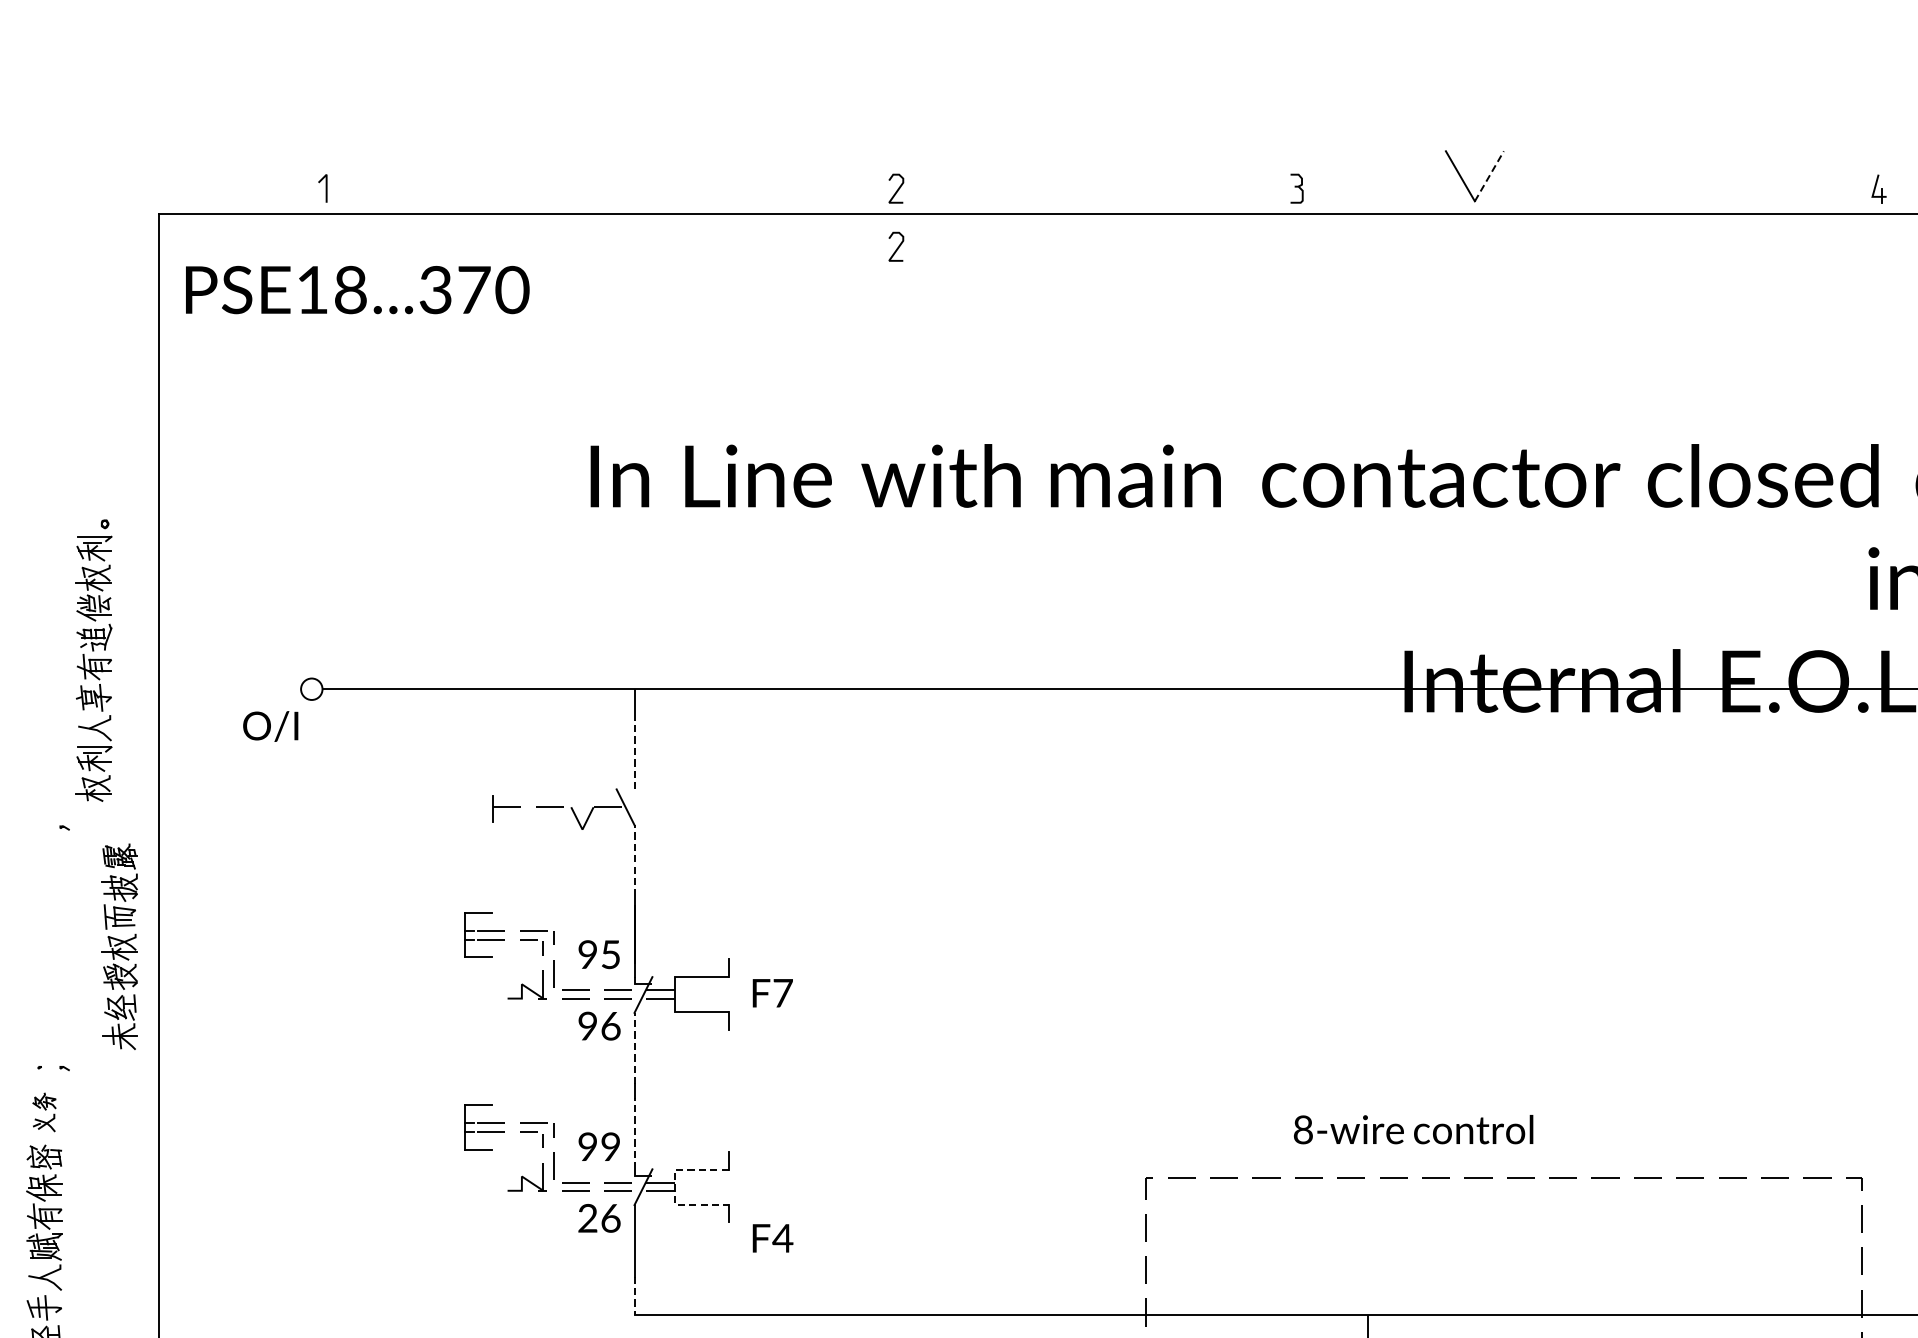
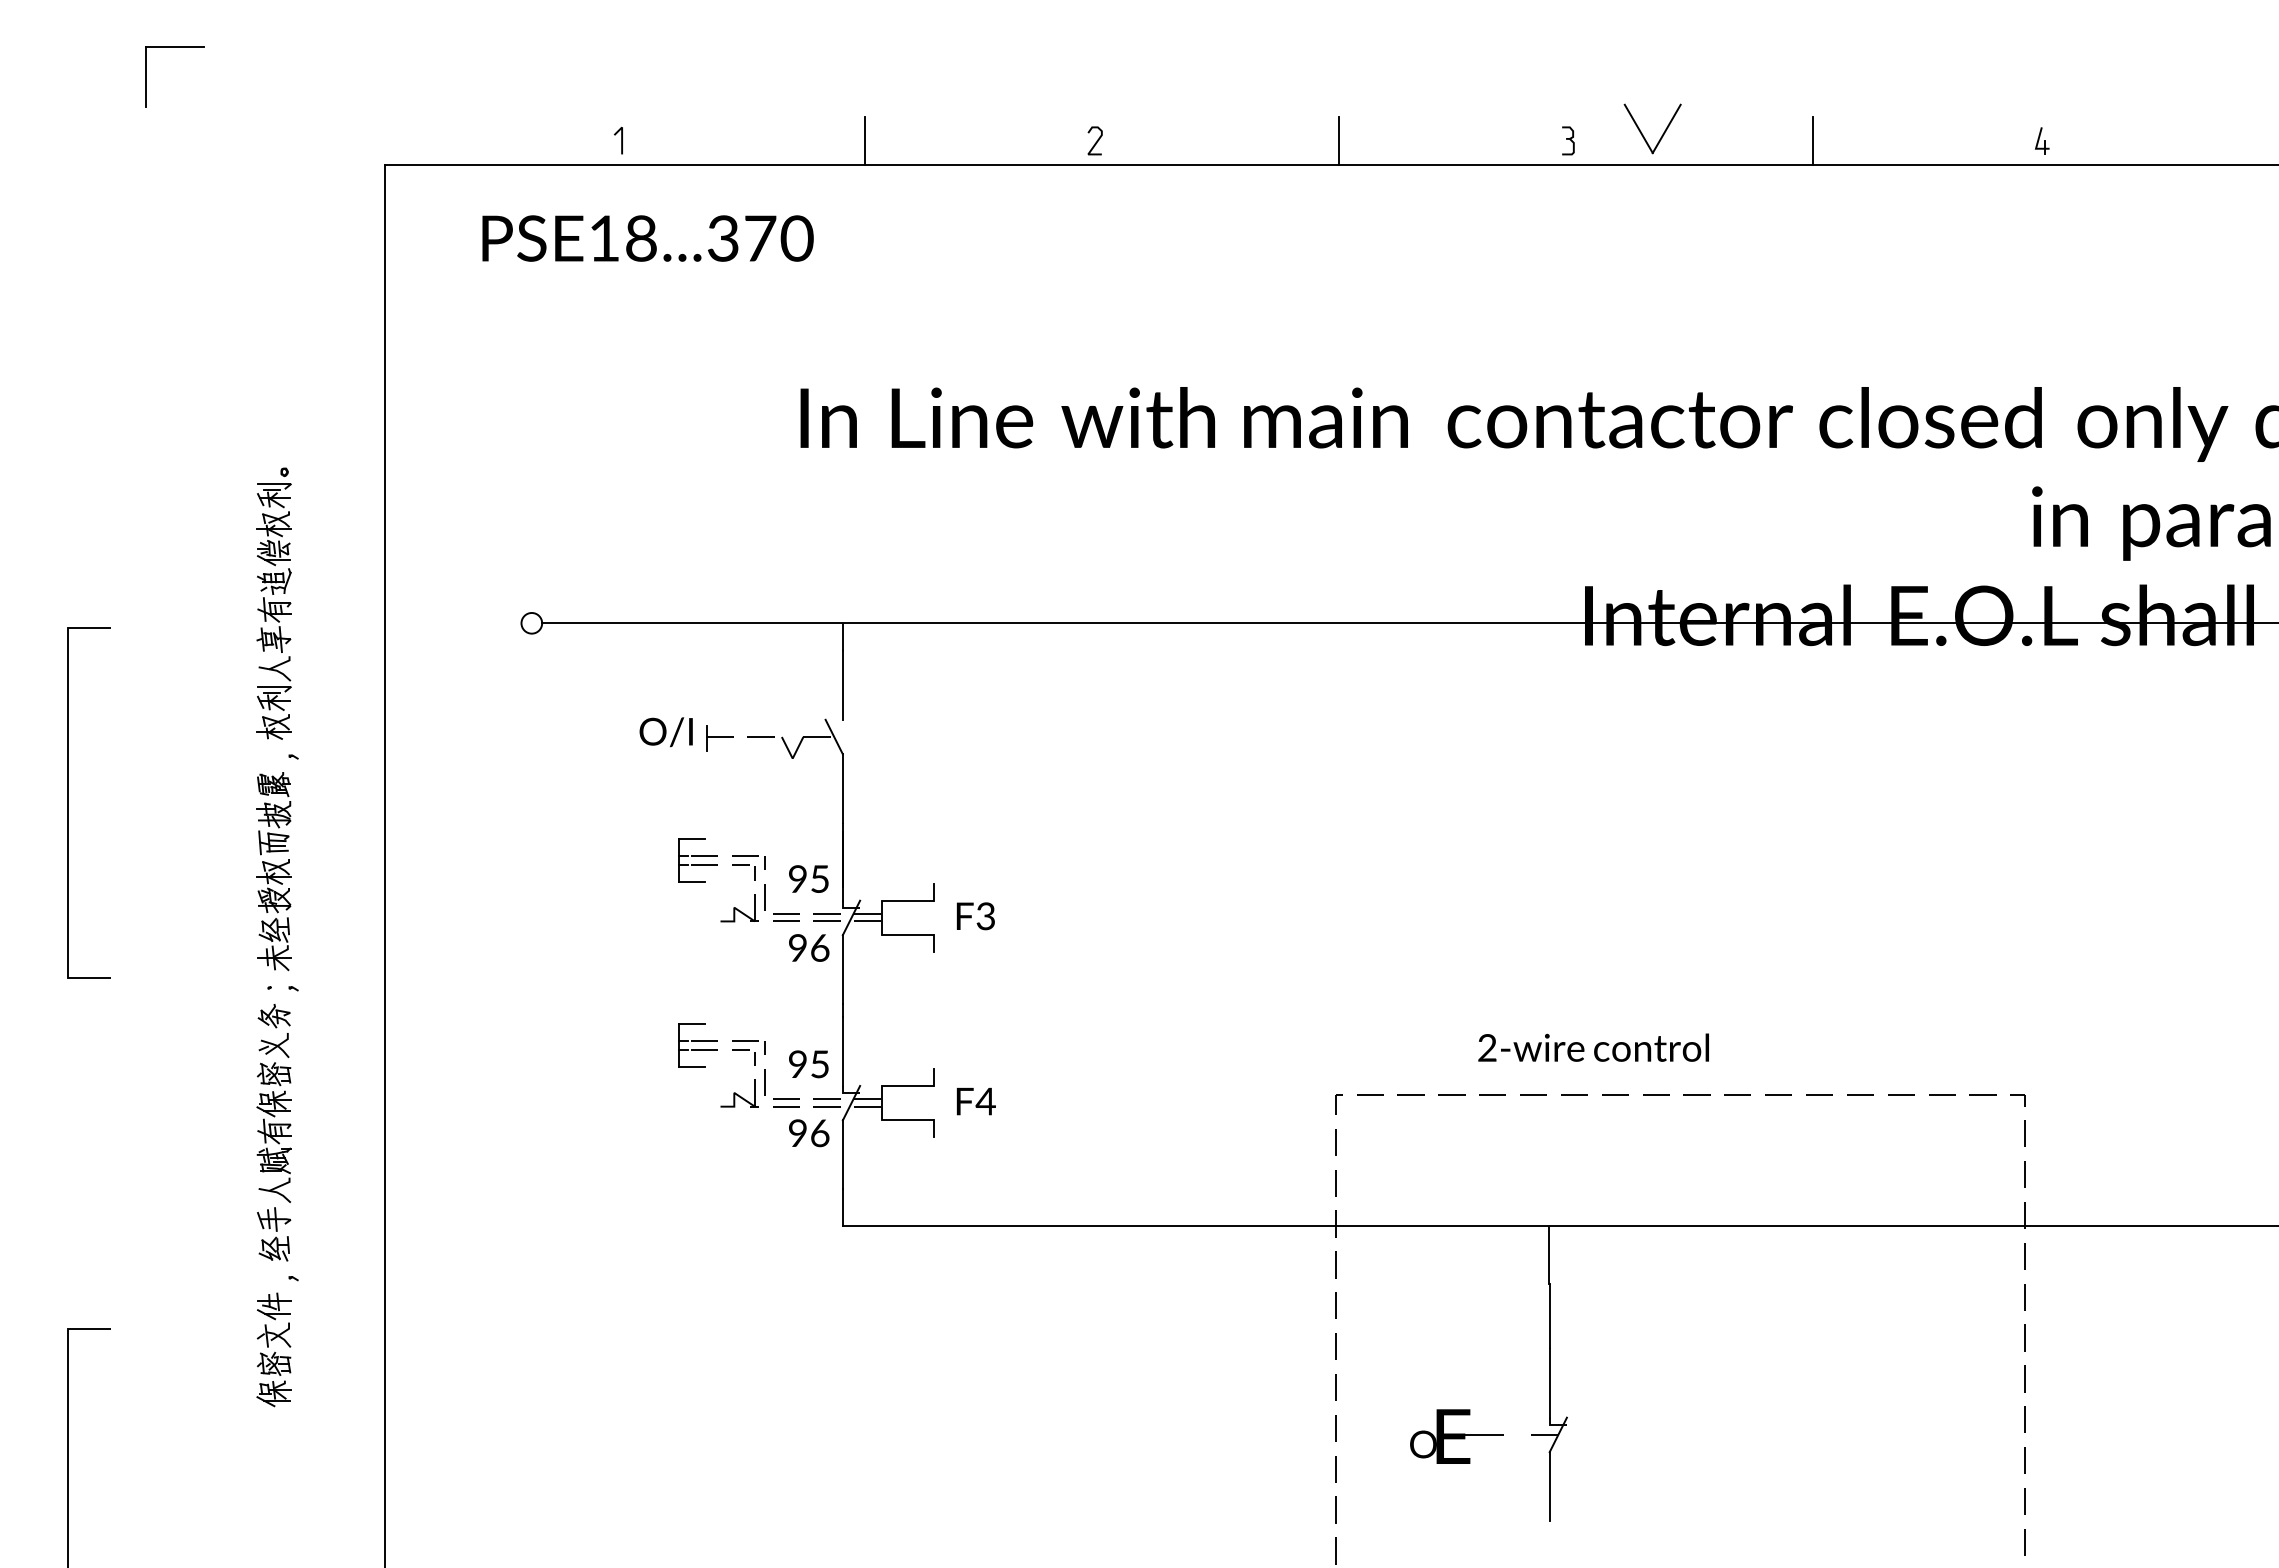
line: (1489, 175) -> (1666, 128), dashed -> solid
line: (325, 188) -> (621, 140), moved
line: (656, 188) -> (864, 140), added
line: (1148, 188) -> (1338, 140), added
part: (1297, 188) -> (1568, 140), moved
line: (1640, 188) -> (1812, 140), added
curve: (897, 246) -> (1096, 196), removed
text: (357, 289) -> (647, 238), moved
part: (93, 660) -> (273, 603), moved
text: (269, 726) -> (665, 732), moved
line: (634, 752) -> (842, 684), dashed -> solid
line: (634, 860) -> (842, 788), dashed -> solid
part: (119, 946) -> (273, 871), moved
text: (782, 993) -> (985, 916), F7 -> F3
line: (634, 1048) -> (842, 969), dashed -> solid
part: (43, 1112) -> (273, 1031), size x1.43
text: (1303, 1130) -> (1487, 1048), 8-wire -> 2-wire
line: (634, 1133) -> (842, 1051), dashed -> solid
text: (610, 1147) -> (819, 1064), 99 -> 95
line: (674, 1187) -> (881, 1103), dashed -> solid
text: (587, 1218) -> (797, 1133), 26 -> 96
text: (772, 1238) -> (975, 1101), moved
line: (634, 1295) -> (842, 1207), dashed -> solid

